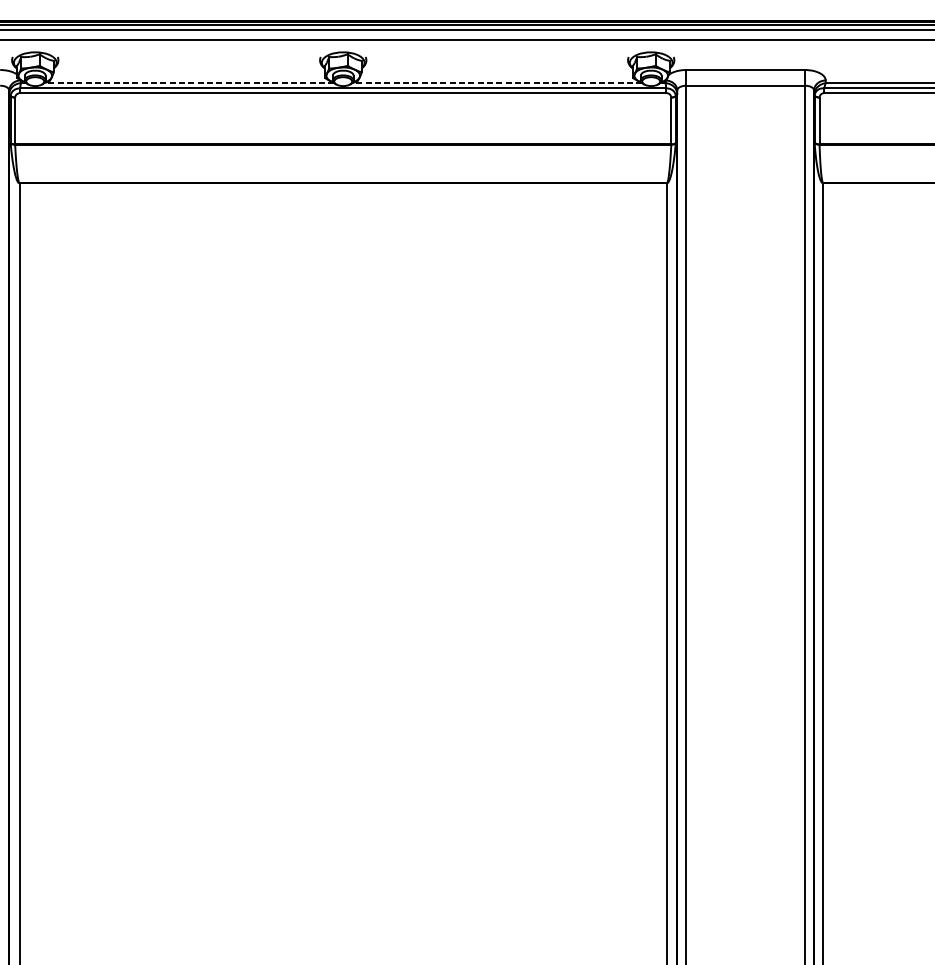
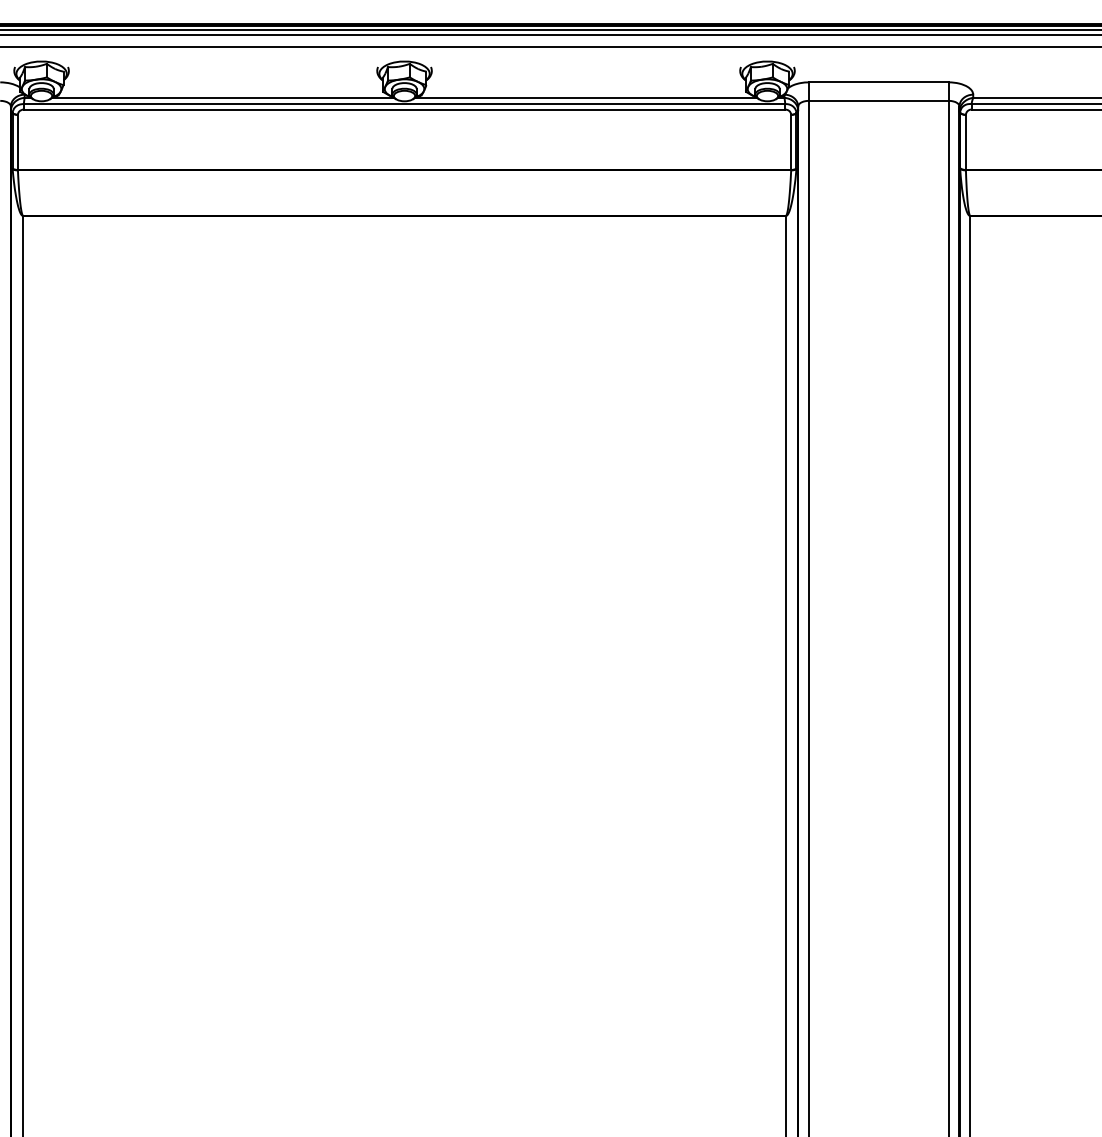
line: (188, 82) -> (222, 97), dashed -> solid
line: (496, 82) -> (585, 97), dashed -> solid

